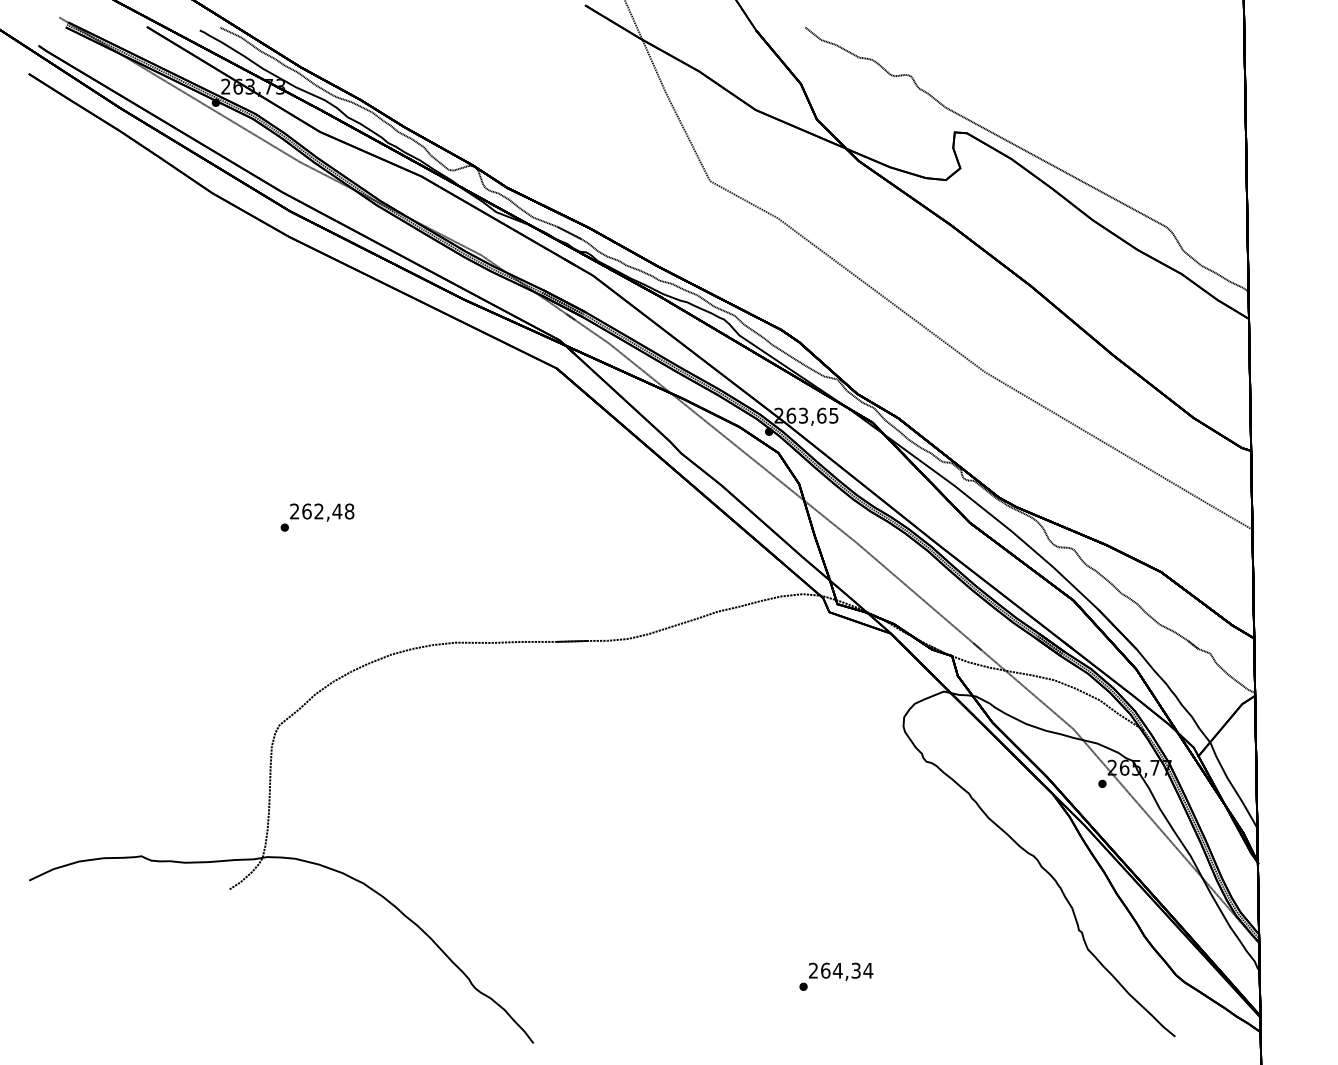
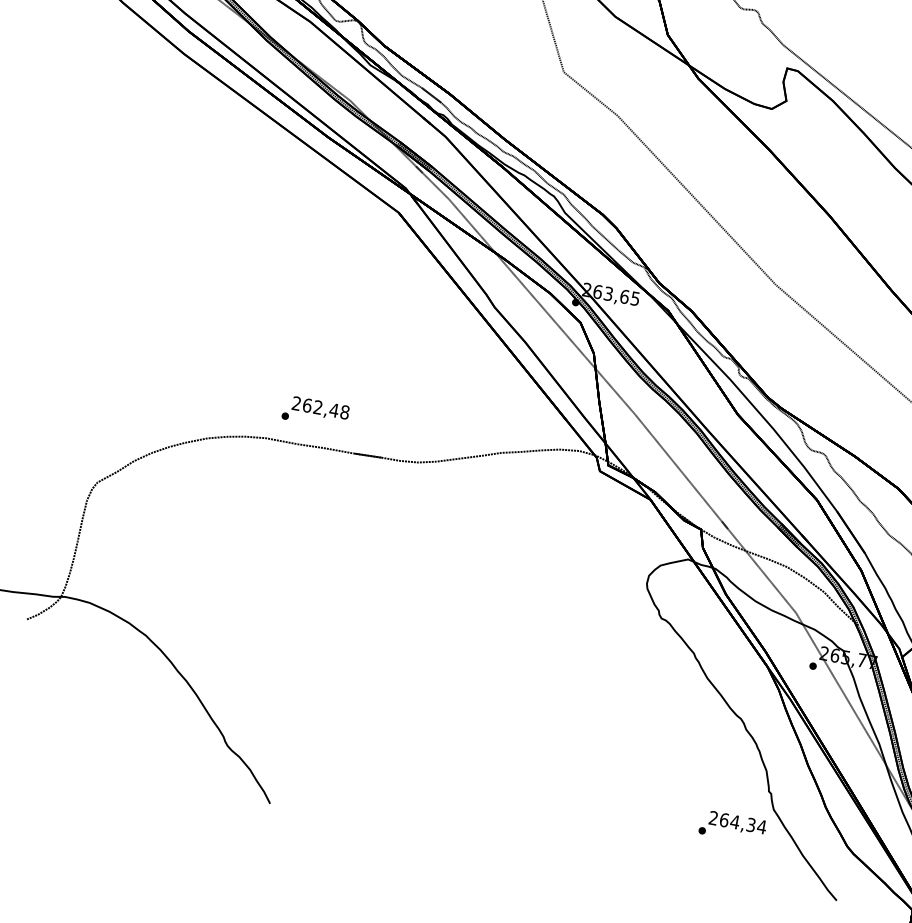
text: (317, 517) -> (315, 412), moved
text: (836, 976) -> (732, 826), moved

